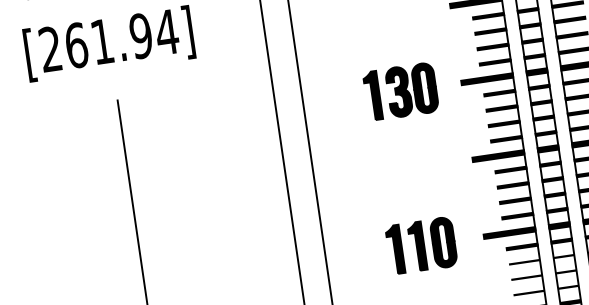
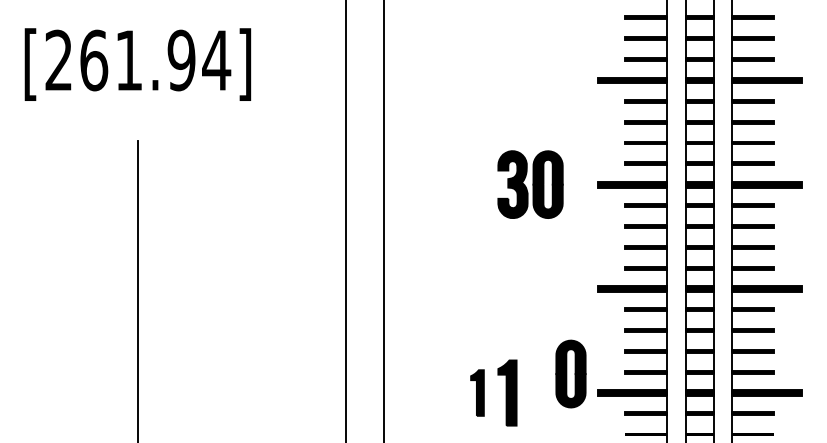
part: (372, 95) -> (477, 184), removed
part: (443, 242) -> (570, 373), moved
part: (395, 249) -> (477, 392), size x0.7

